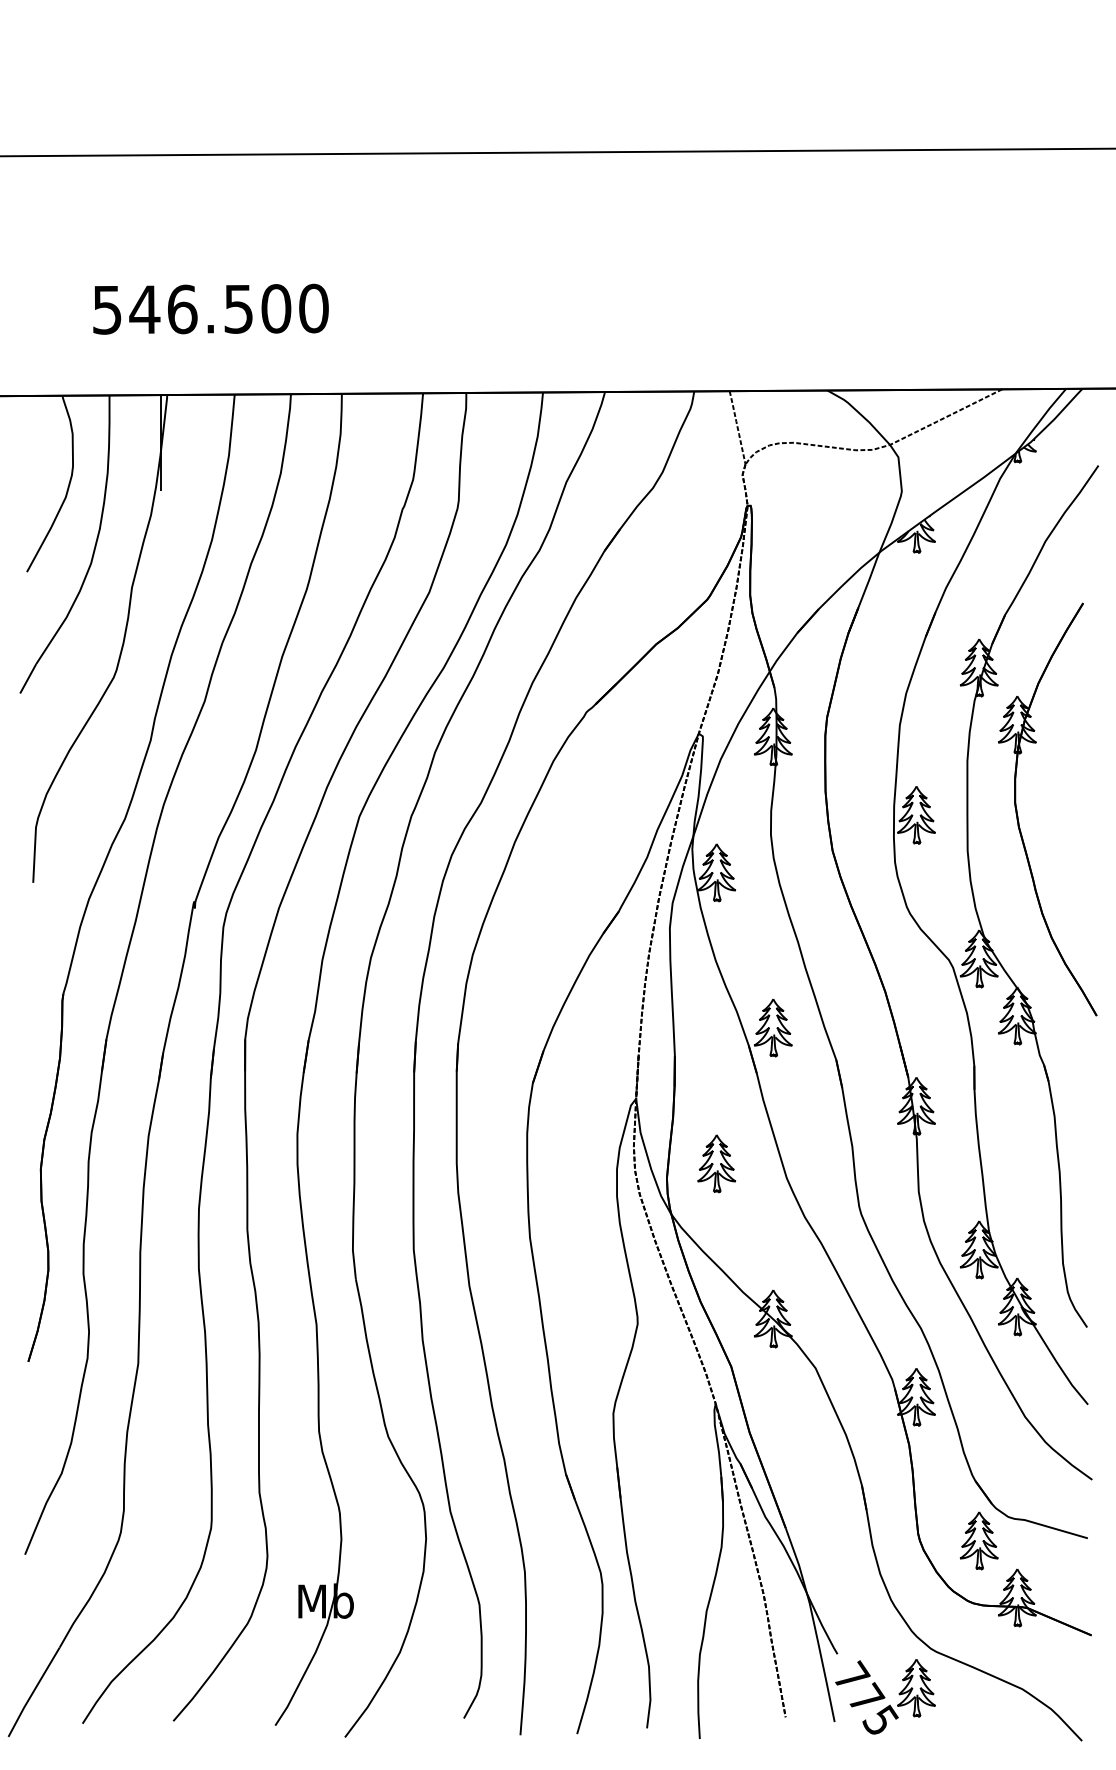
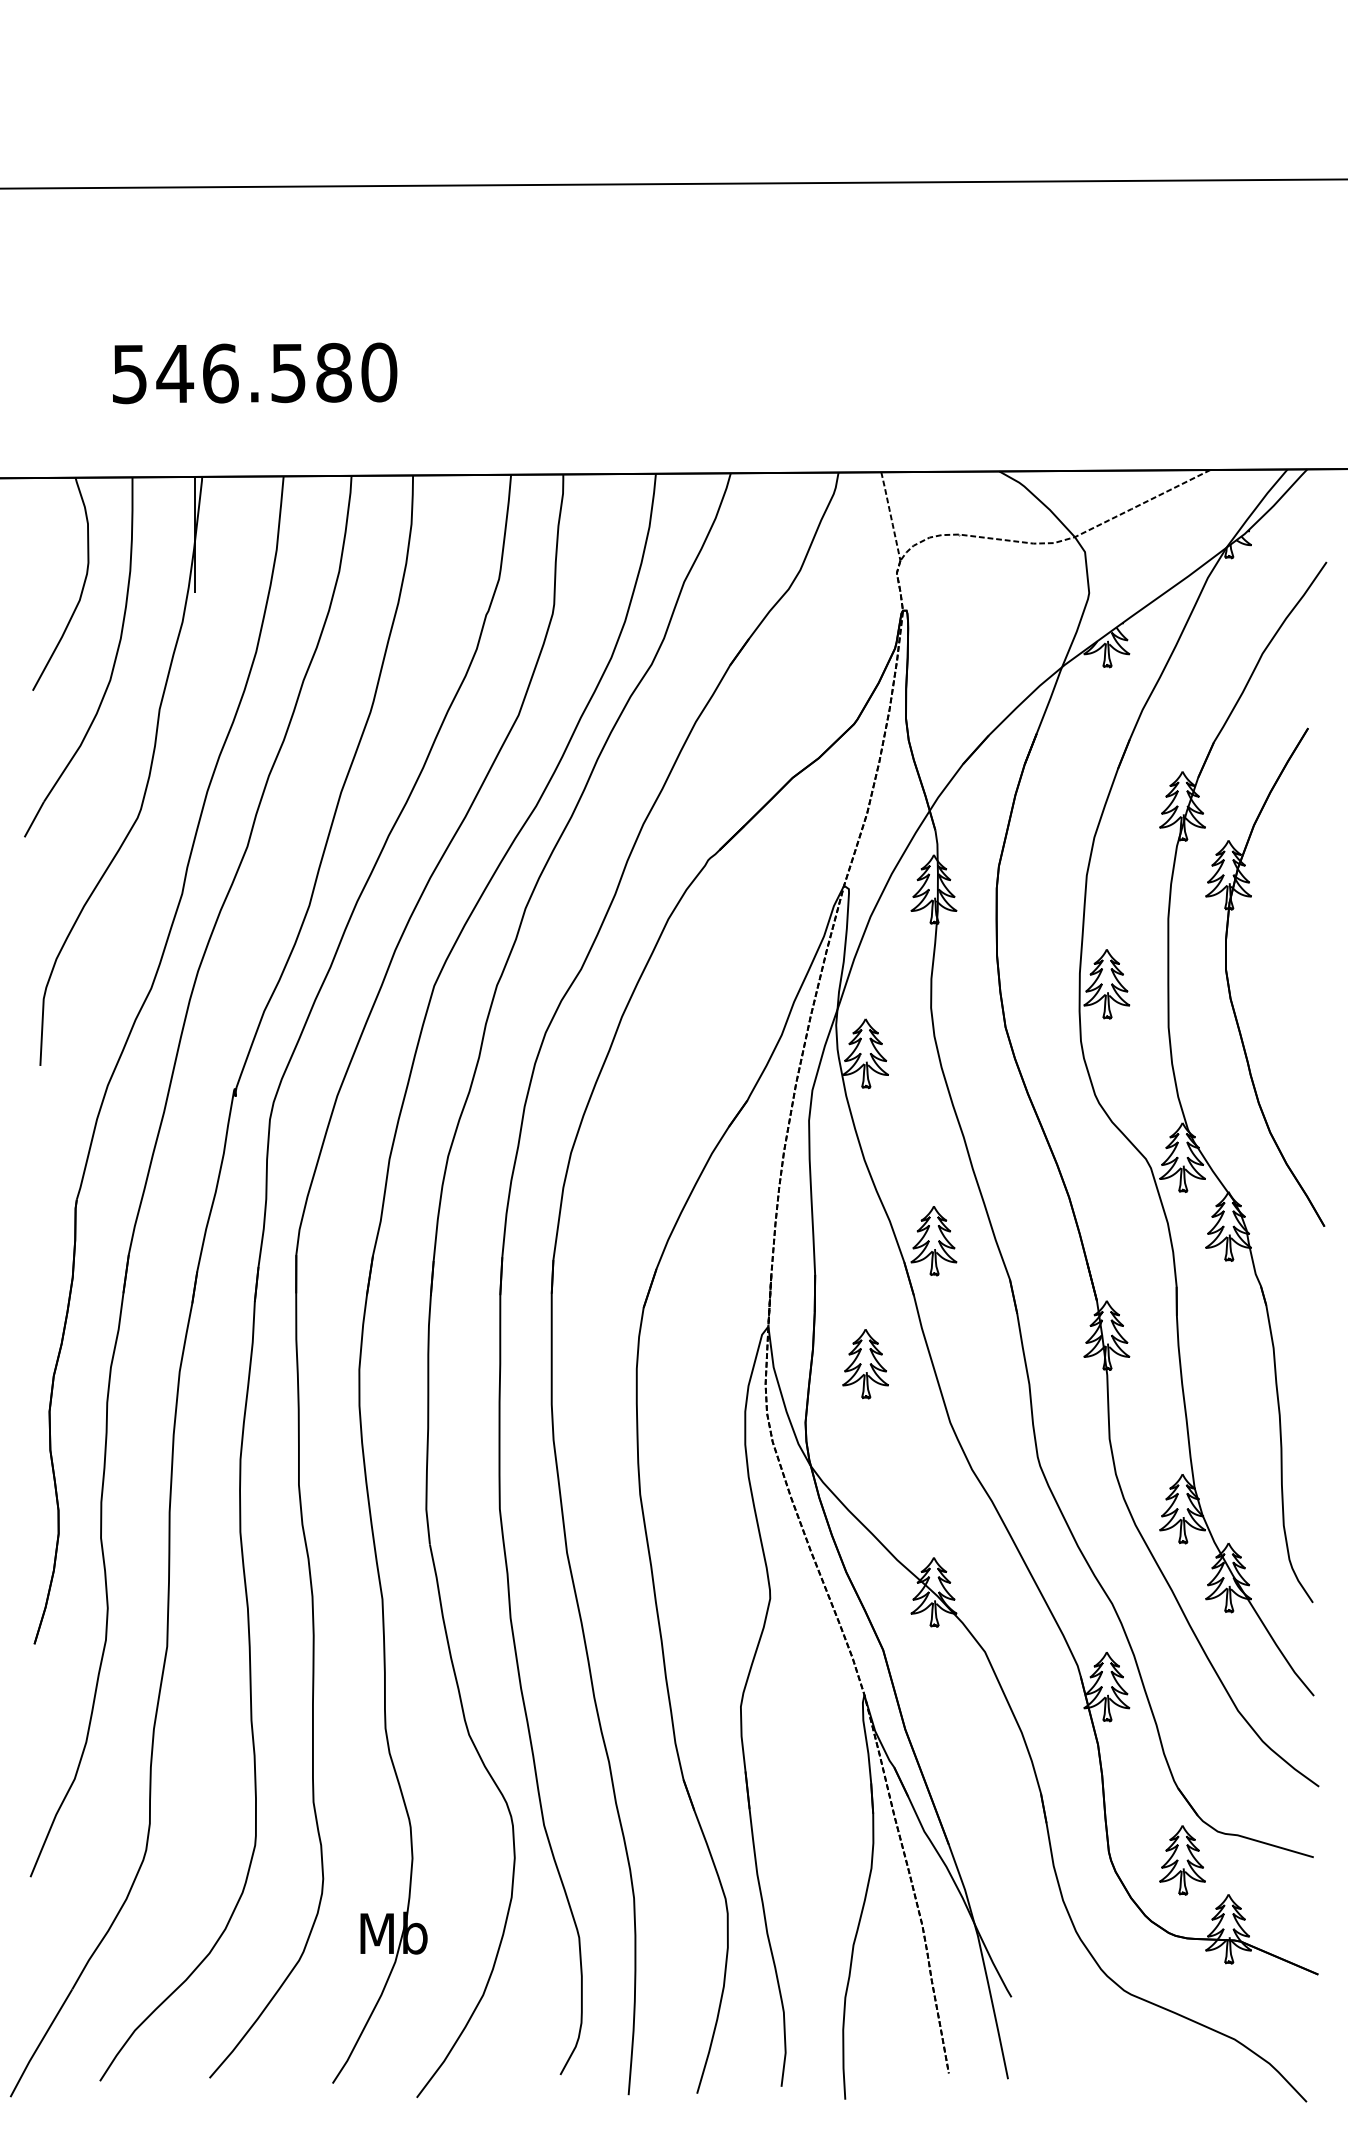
text: (275, 308) -> (333, 372), 546.500 -> 546.580
part: (716, 1164) -> (865, 1364), moved
part: (885, 1696) -> (1069, 2048), removed

